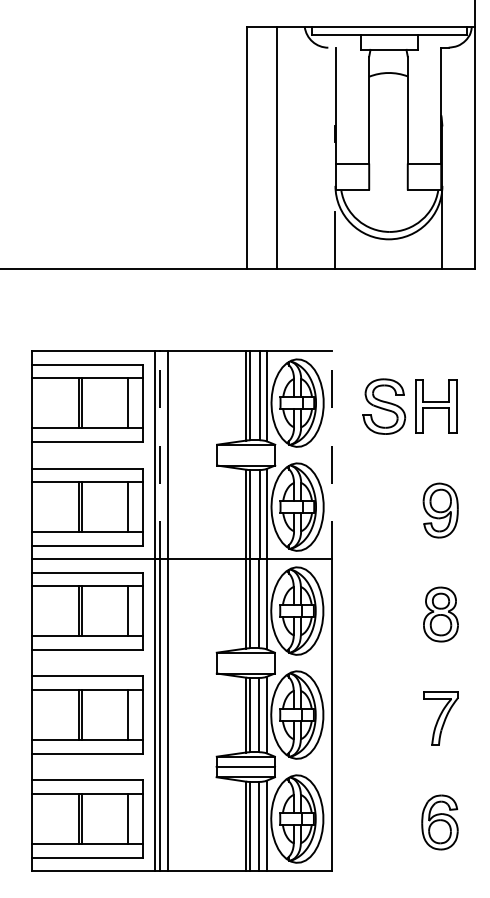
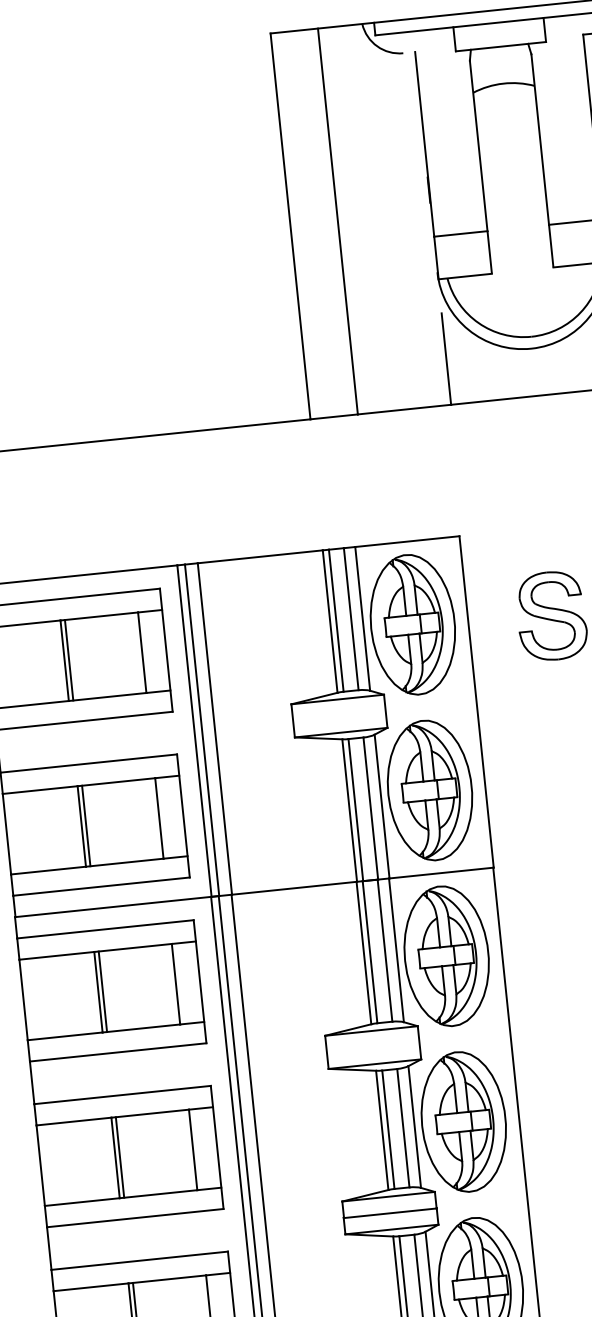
line: (159, 455) -> (201, 730), dashed -> solid
line: (332, 455) -> (477, 702), dashed -> solid

